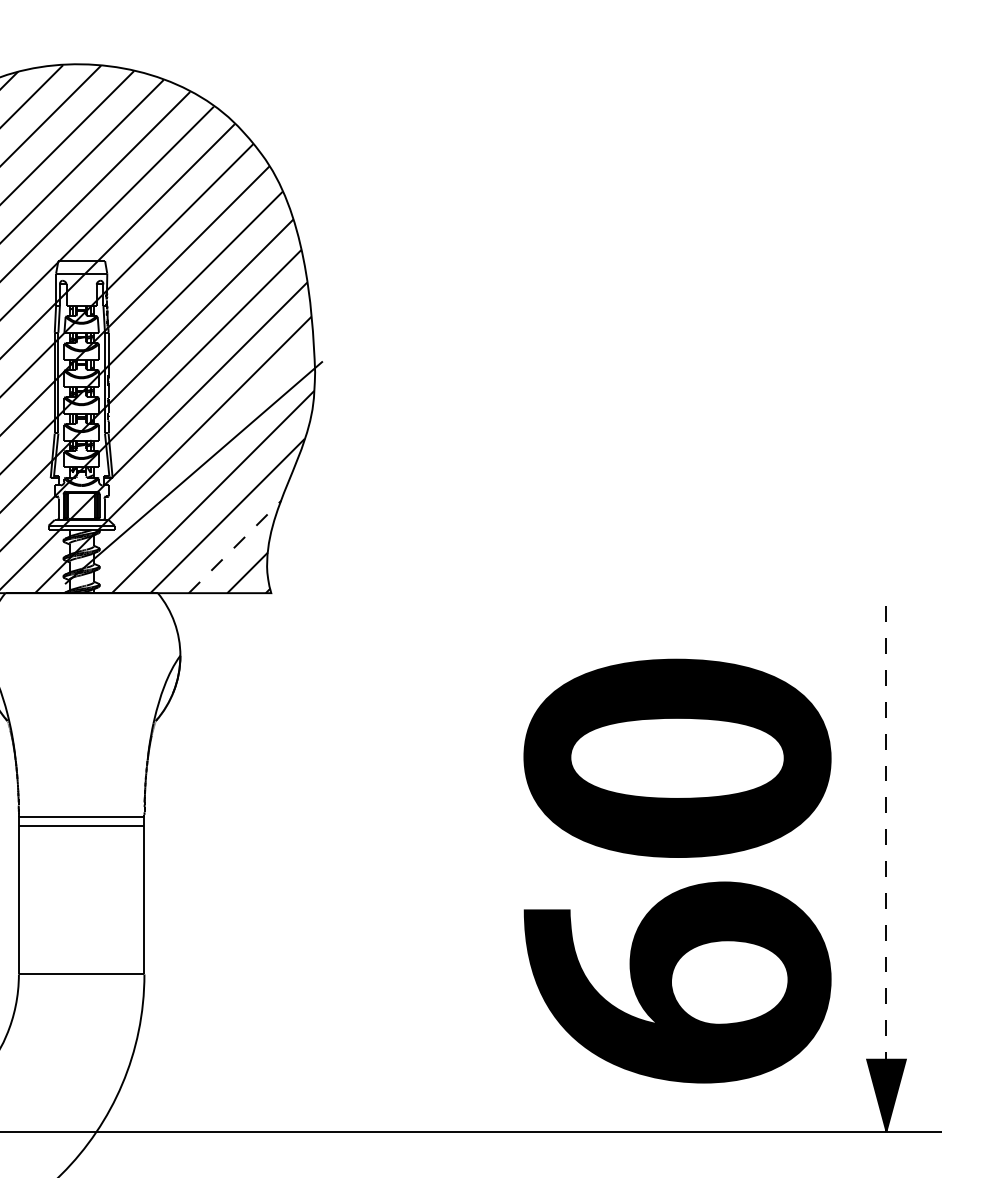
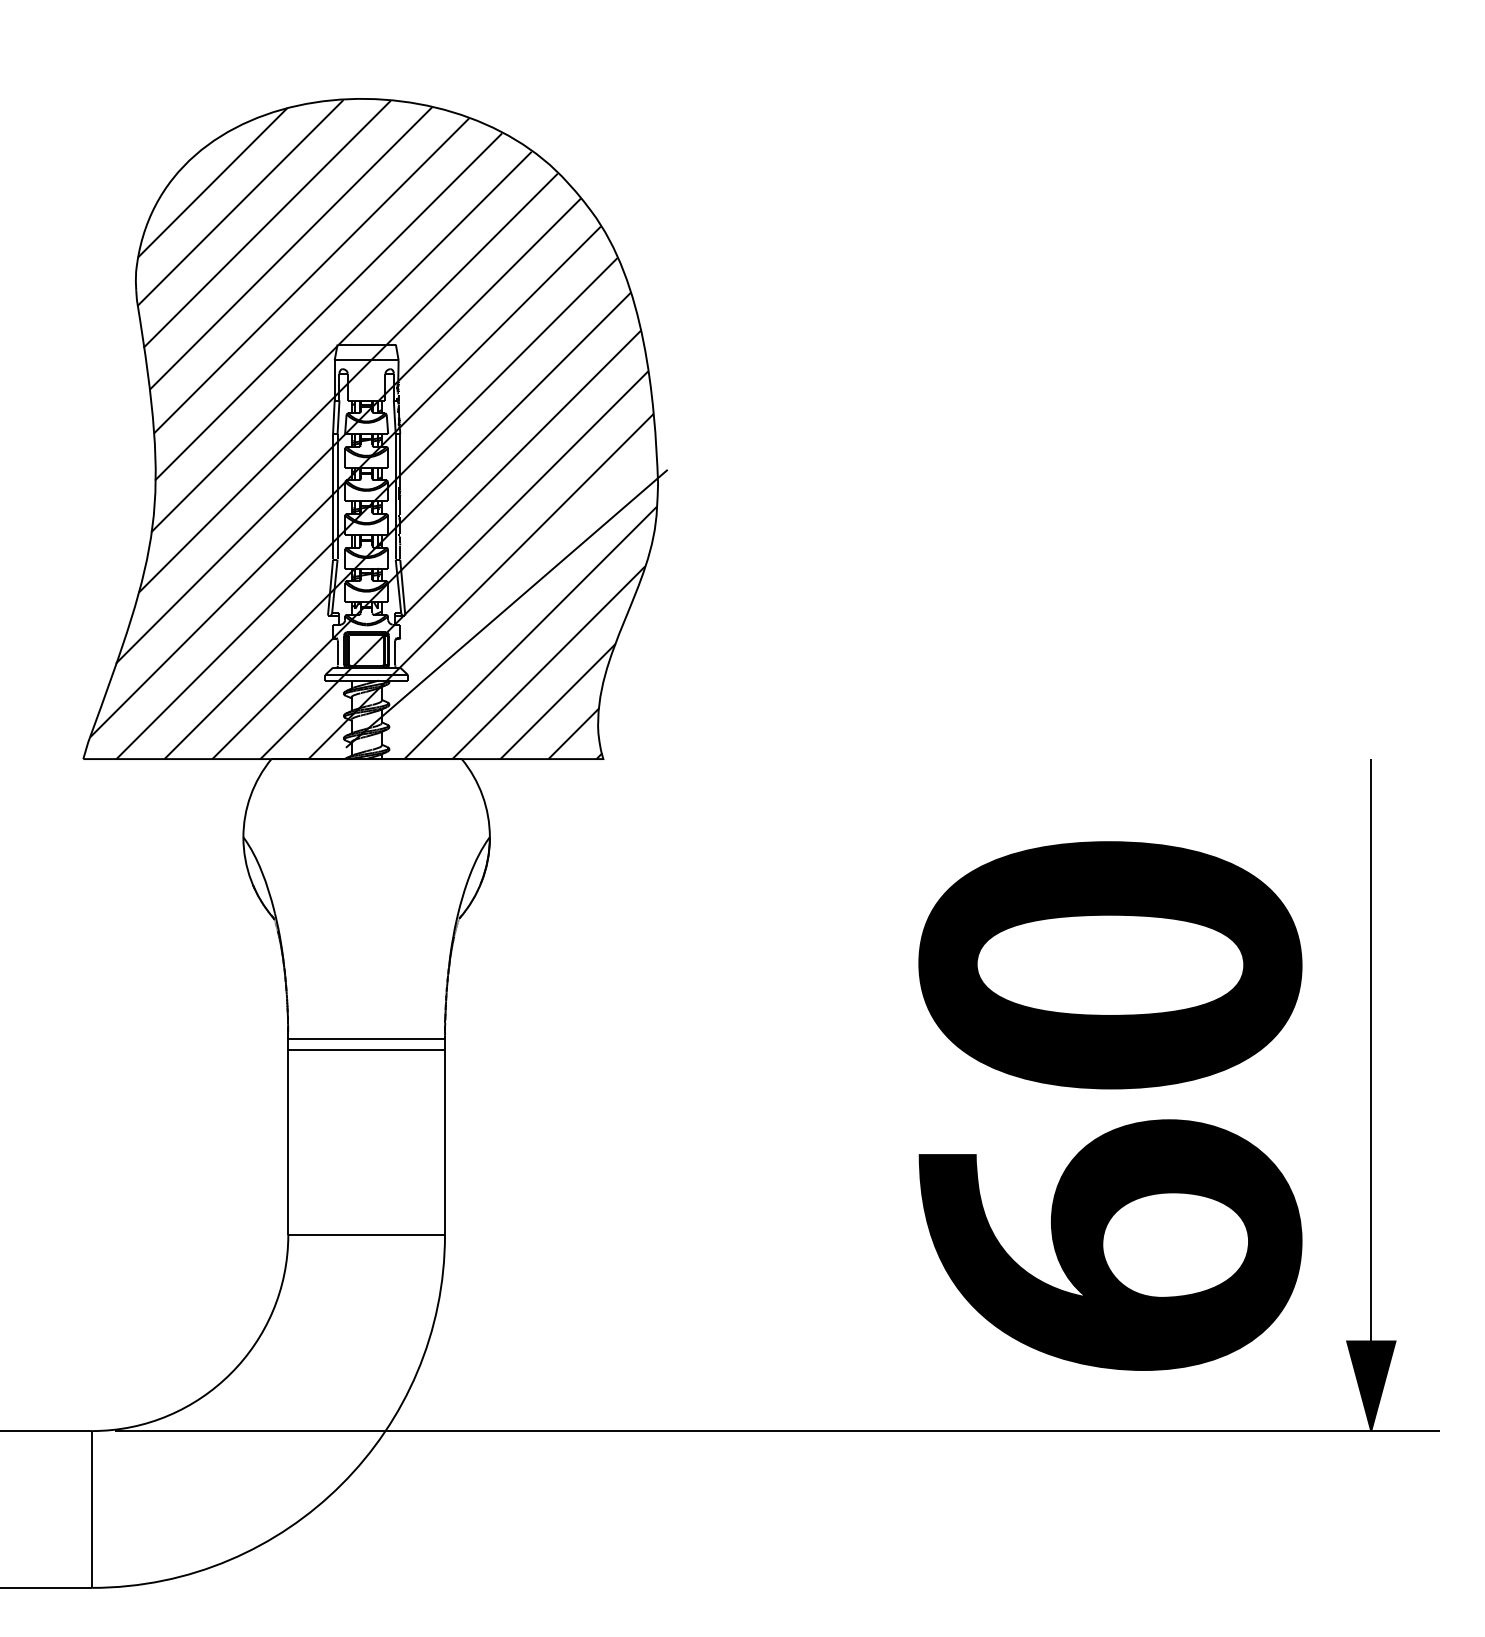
line: (235, 547) -> (558, 701), dashed -> solid
line: (886, 861) -> (1371, 1094), dashed -> solid

